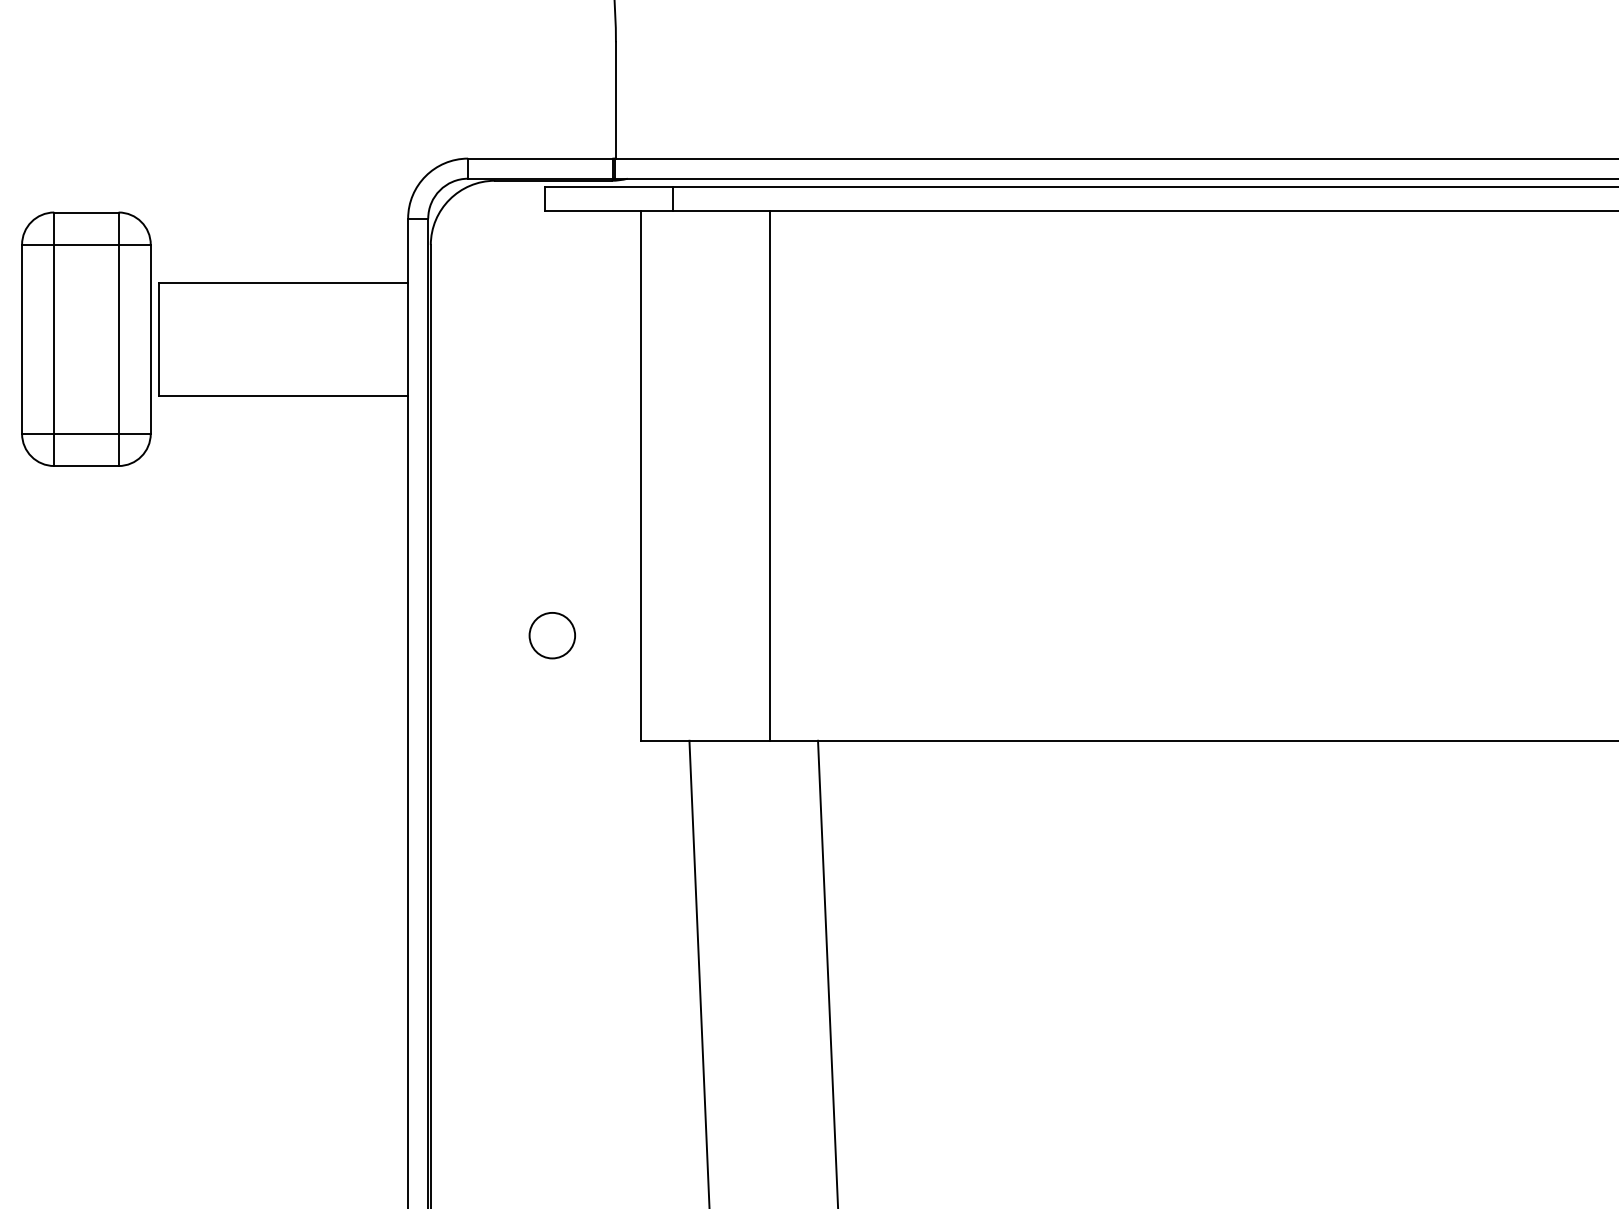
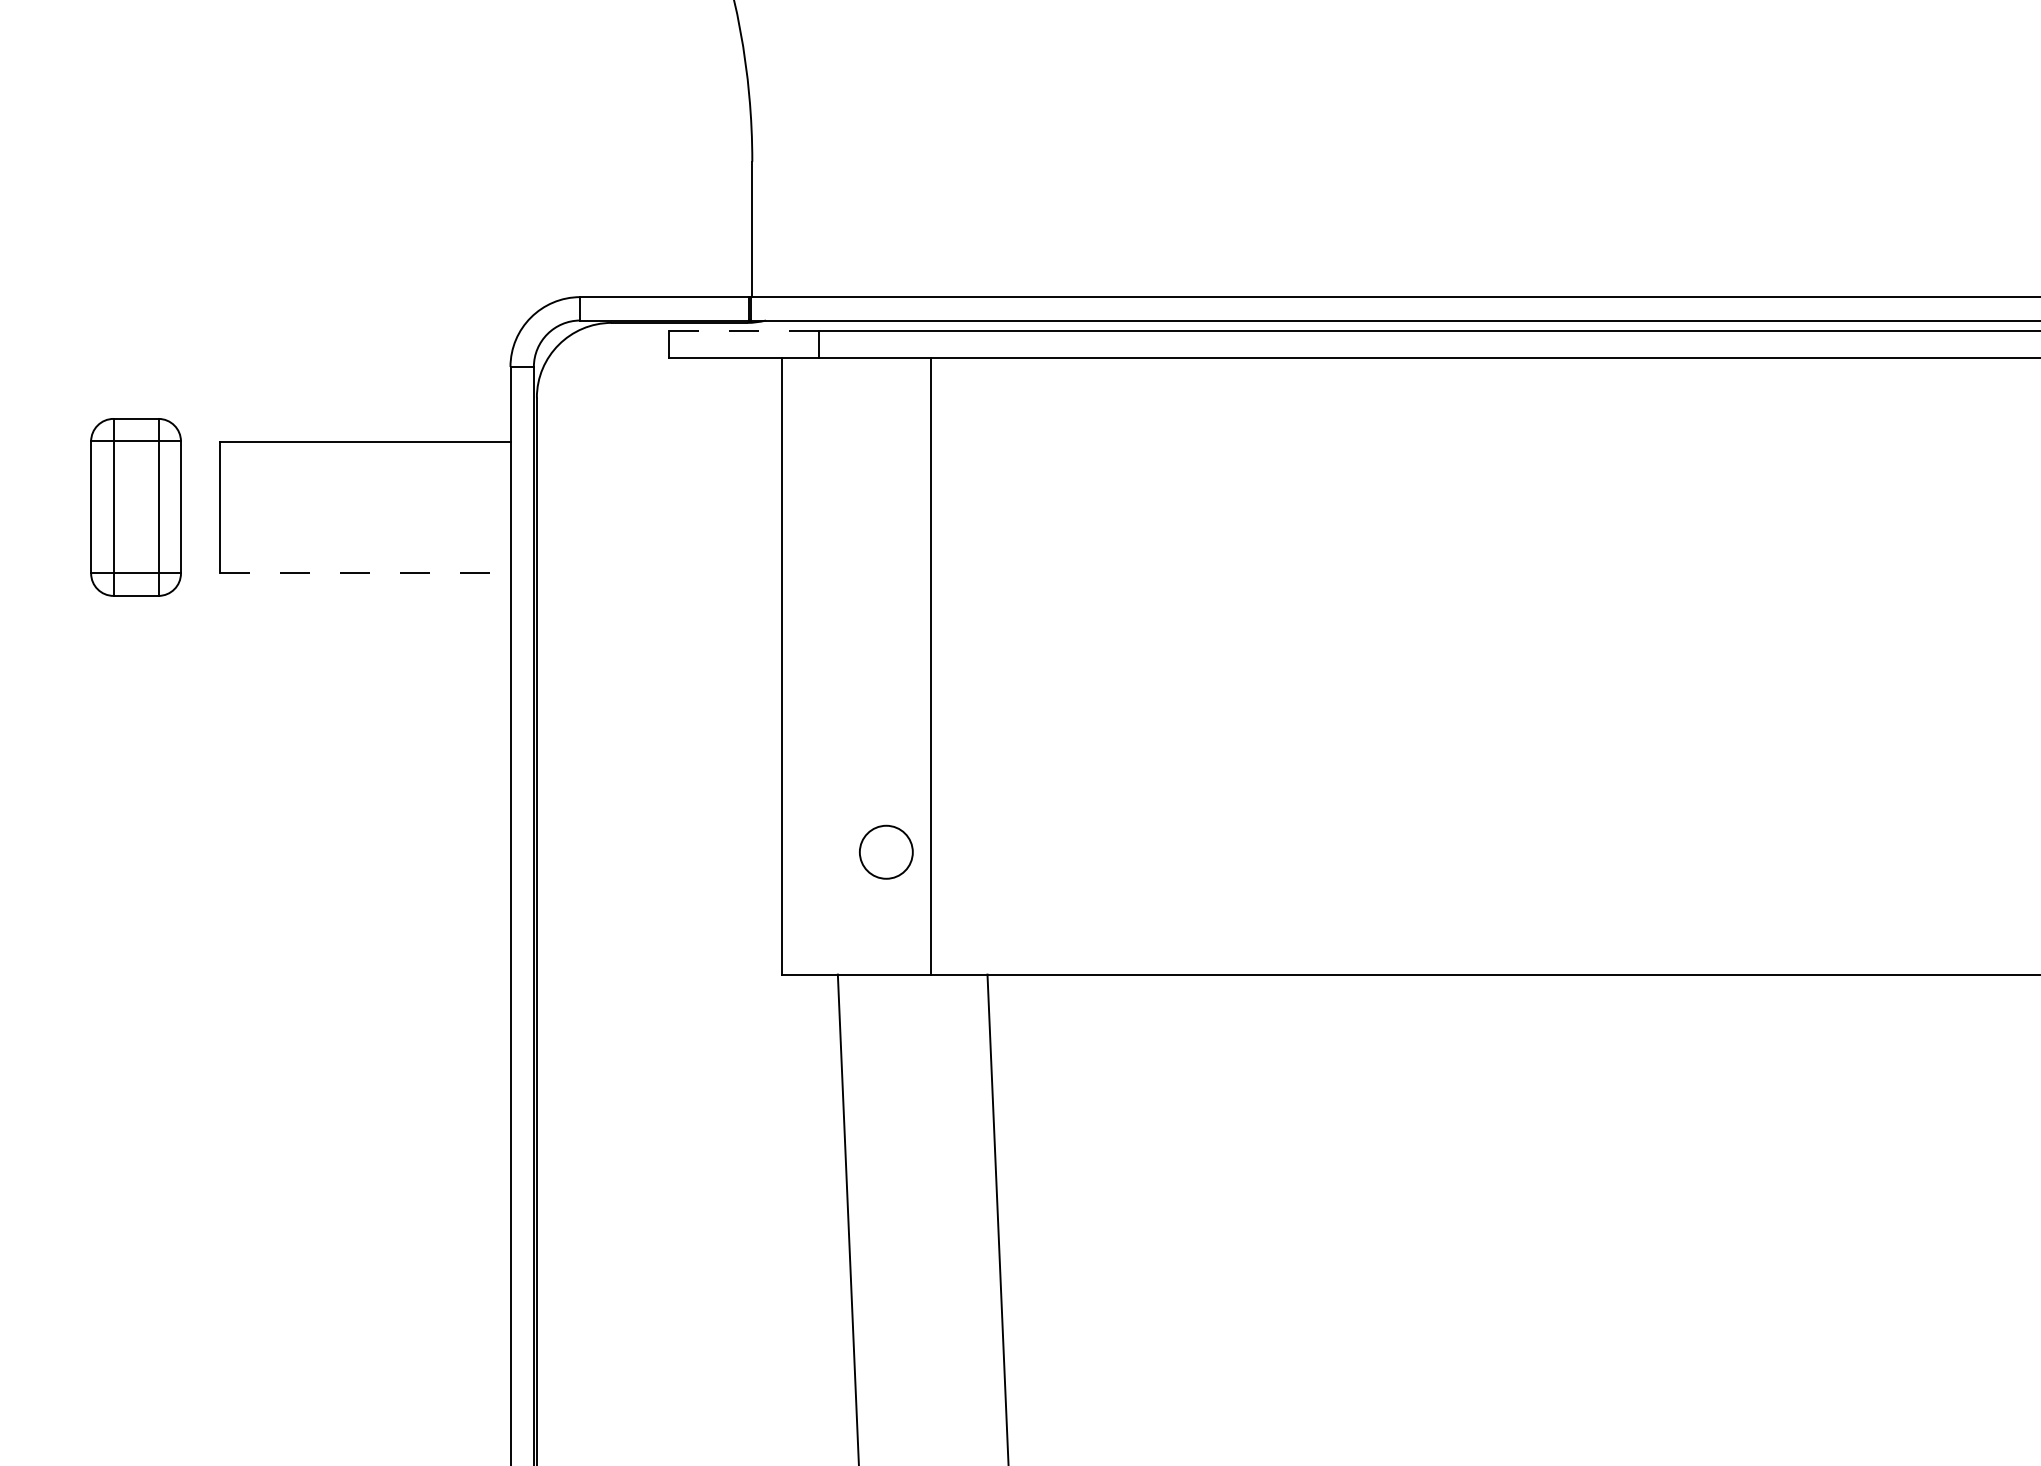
line: (609, 187) -> (744, 330), solid -> dashed
part: (85, 339) -> (135, 507), size x0.6
line: (283, 395) -> (365, 572), solid -> dashed
circle: (552, 634) -> (886, 851), moved

